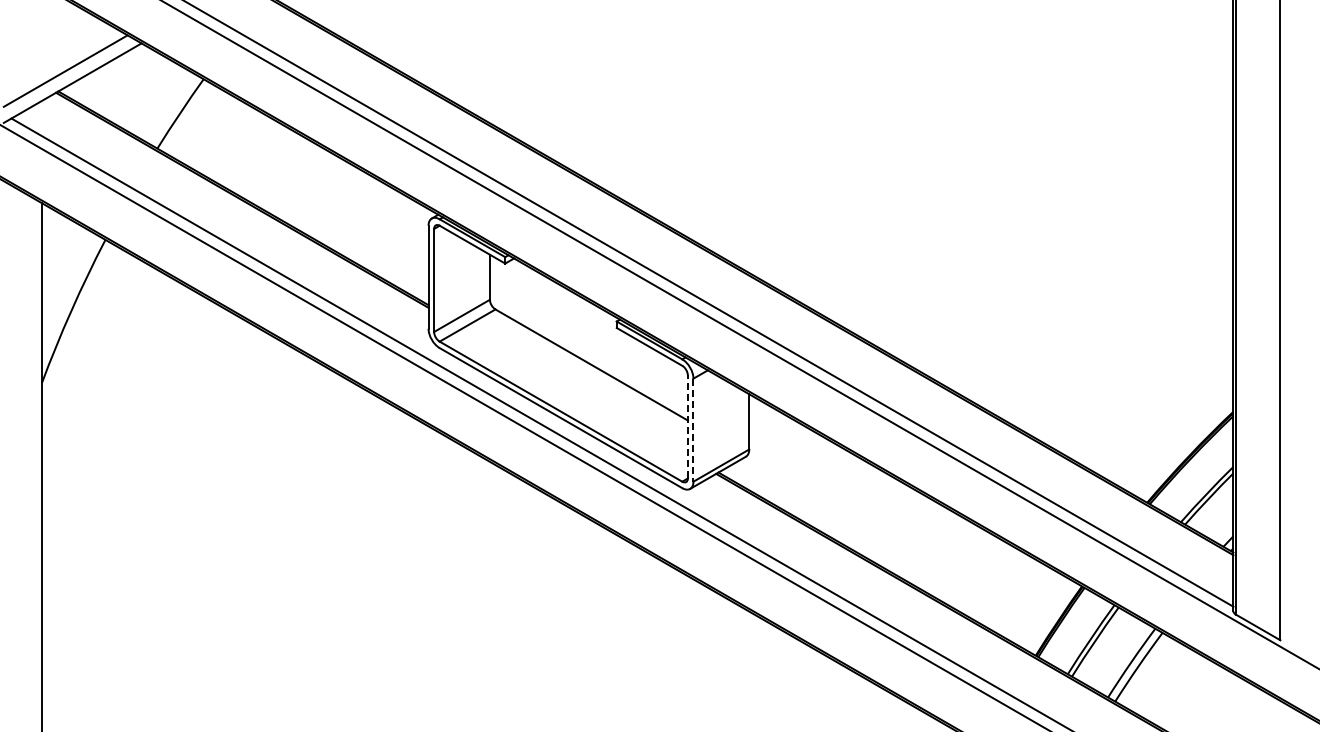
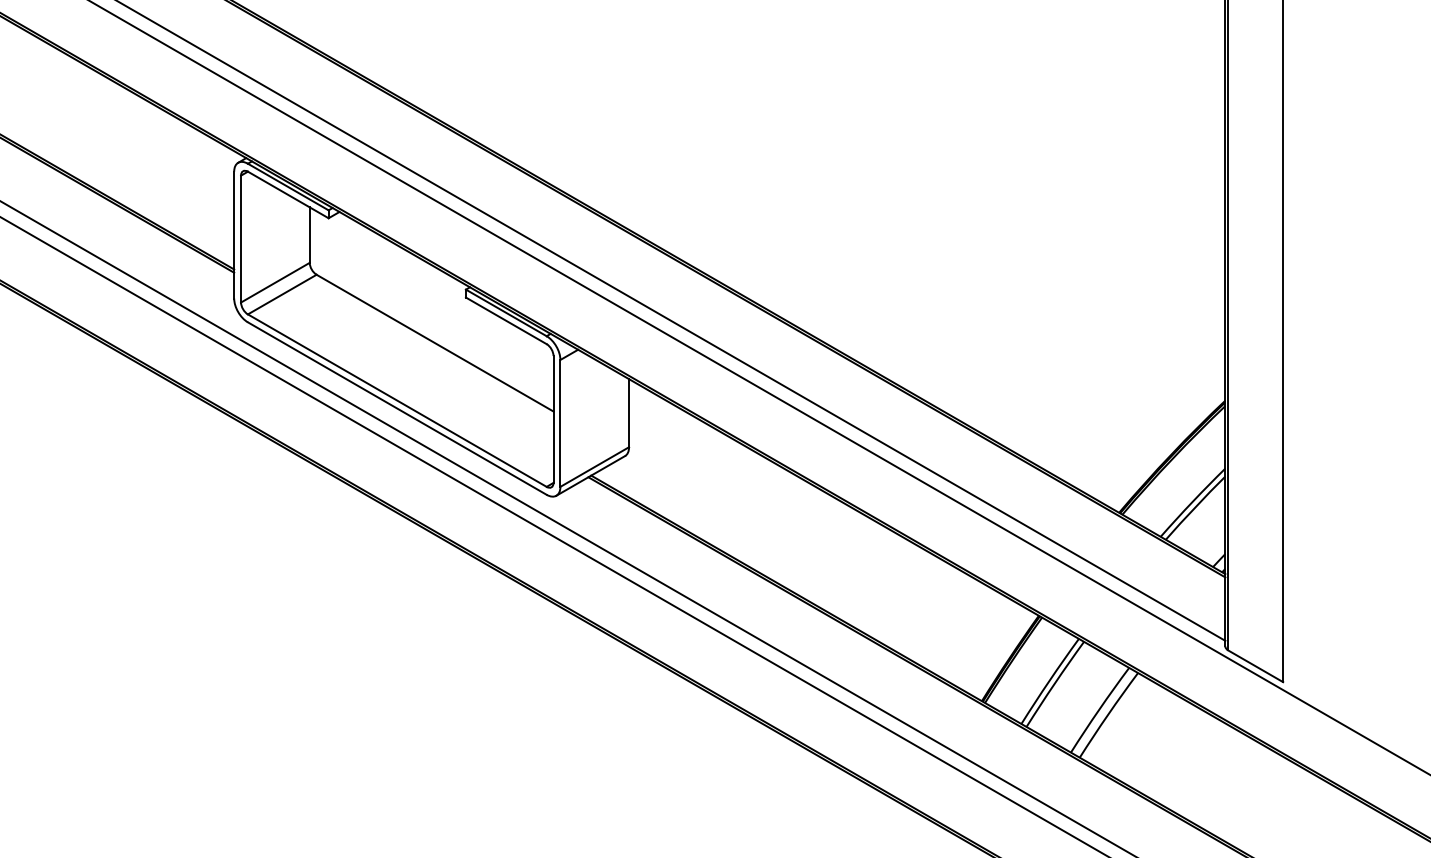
line: (687, 426) -> (553, 418), dashed -> solid
line: (693, 430) -> (560, 423), dashed -> solid

